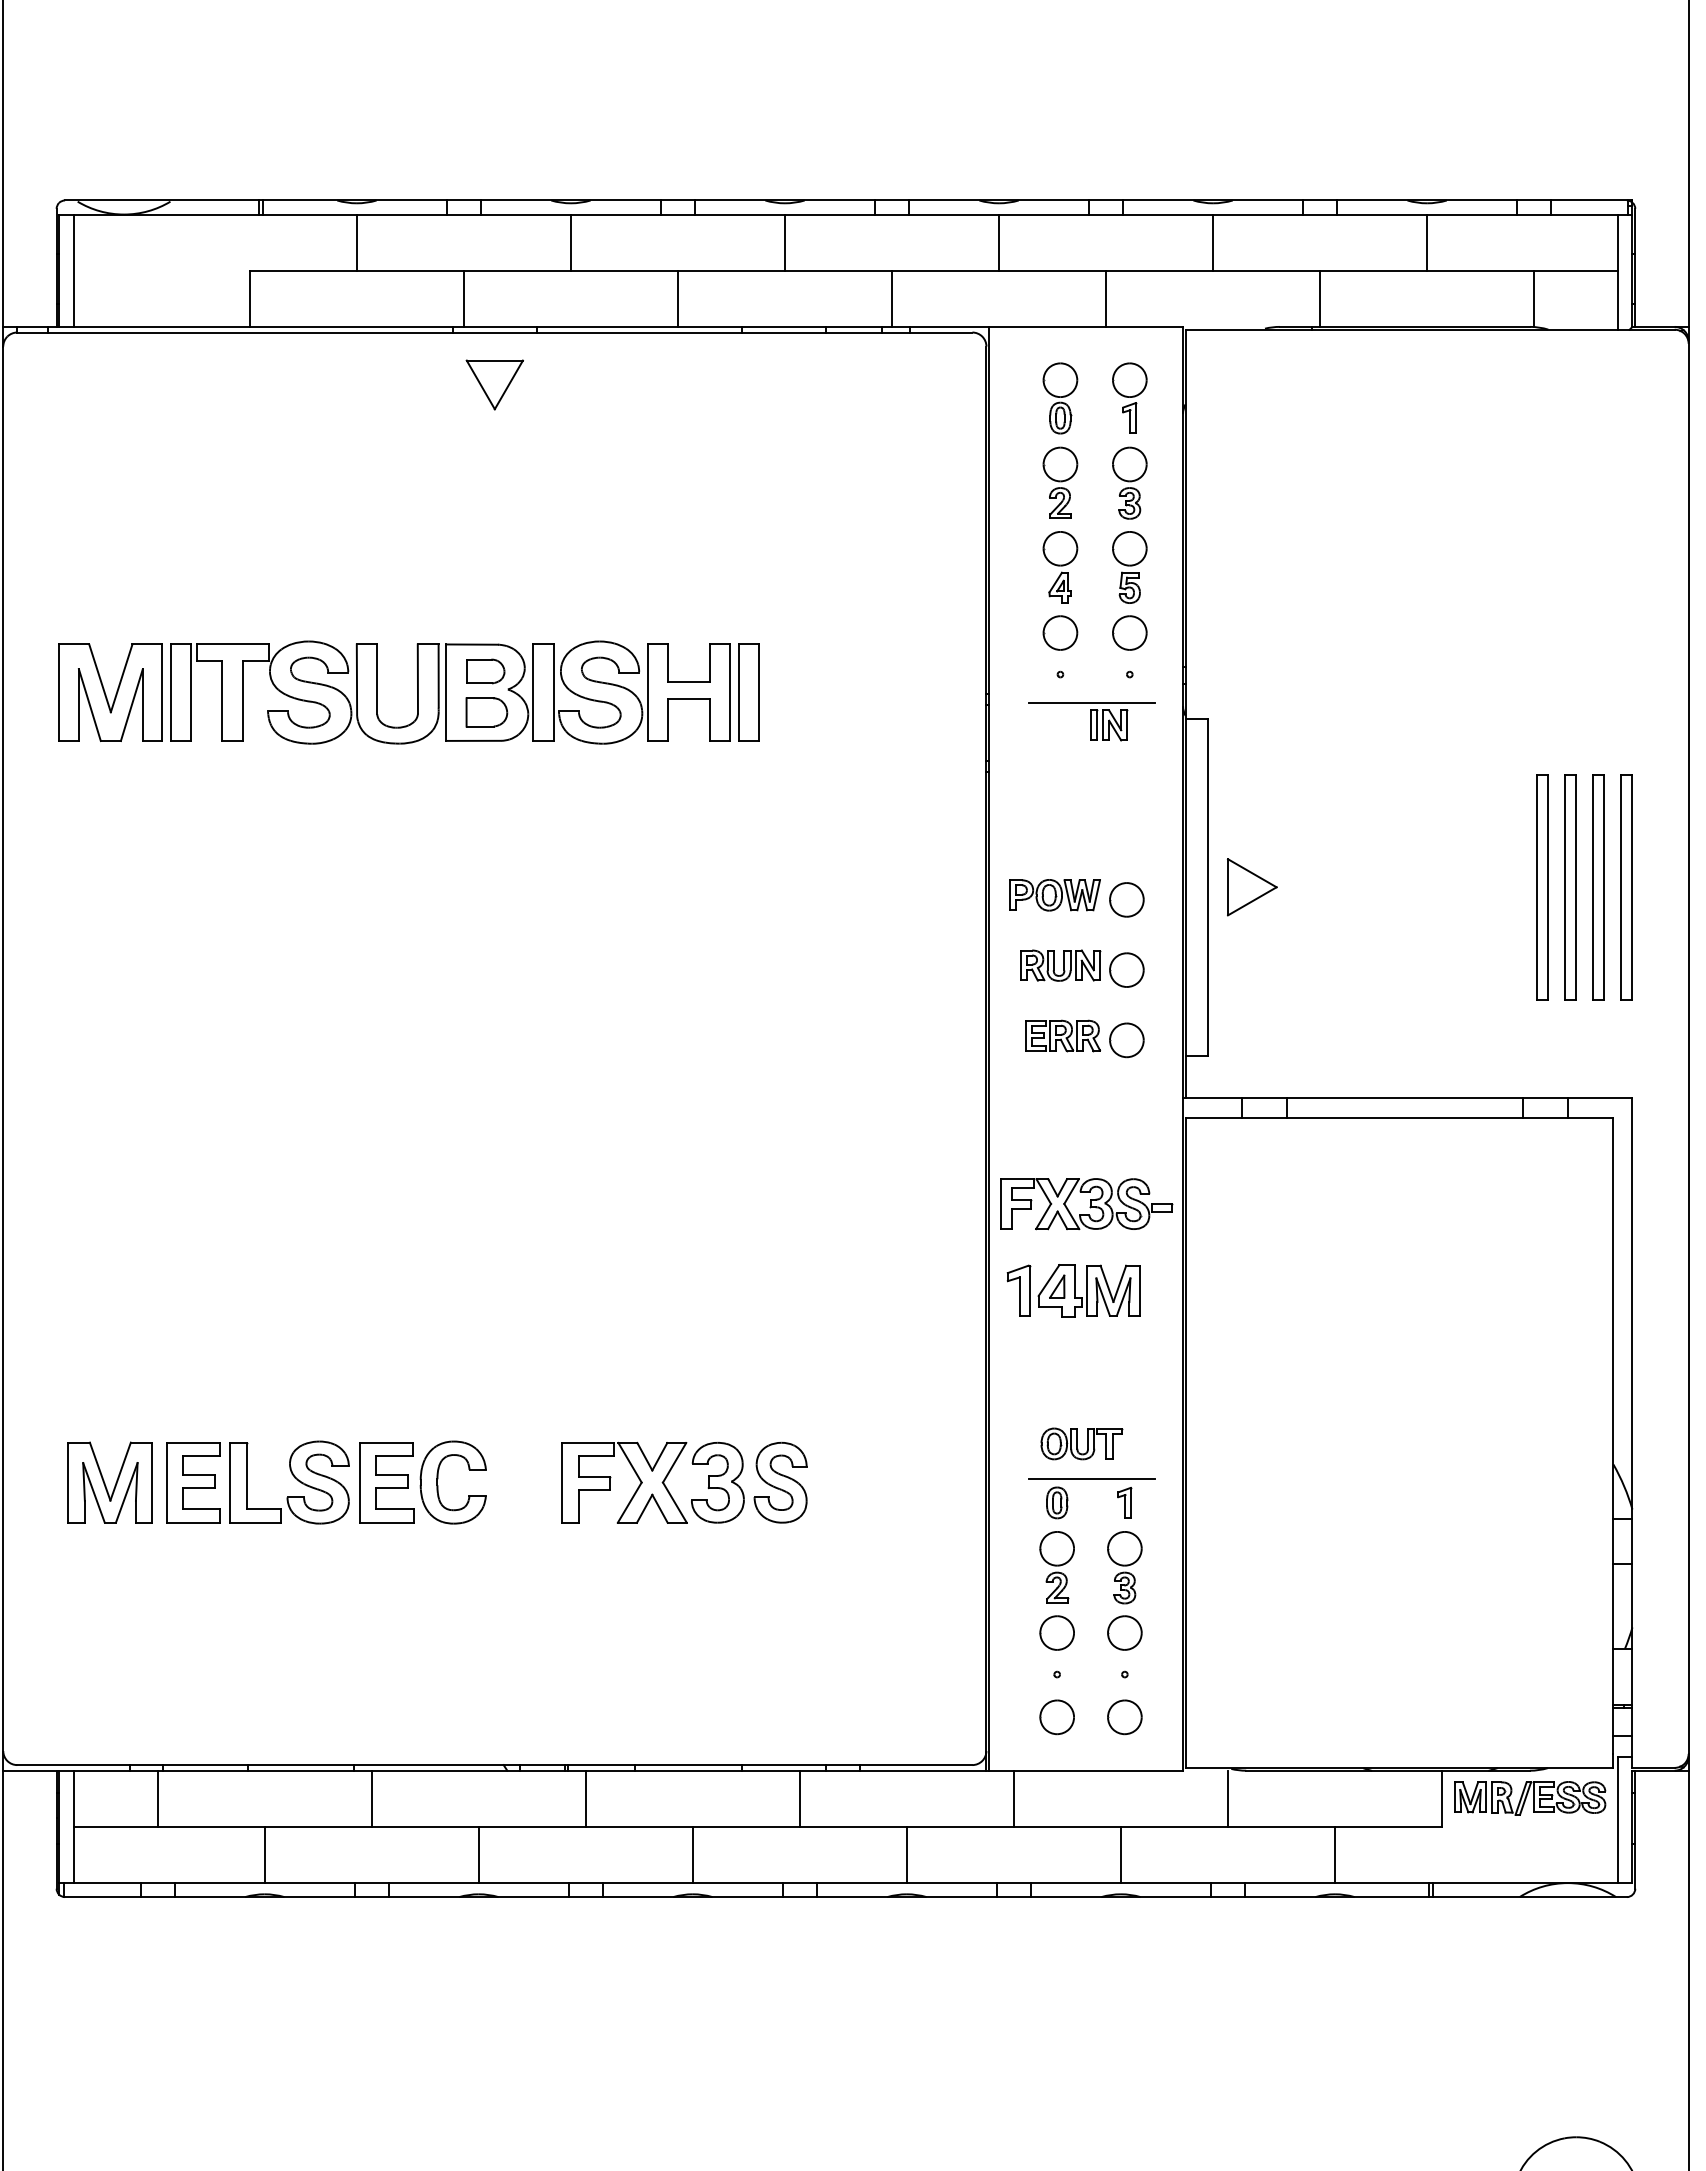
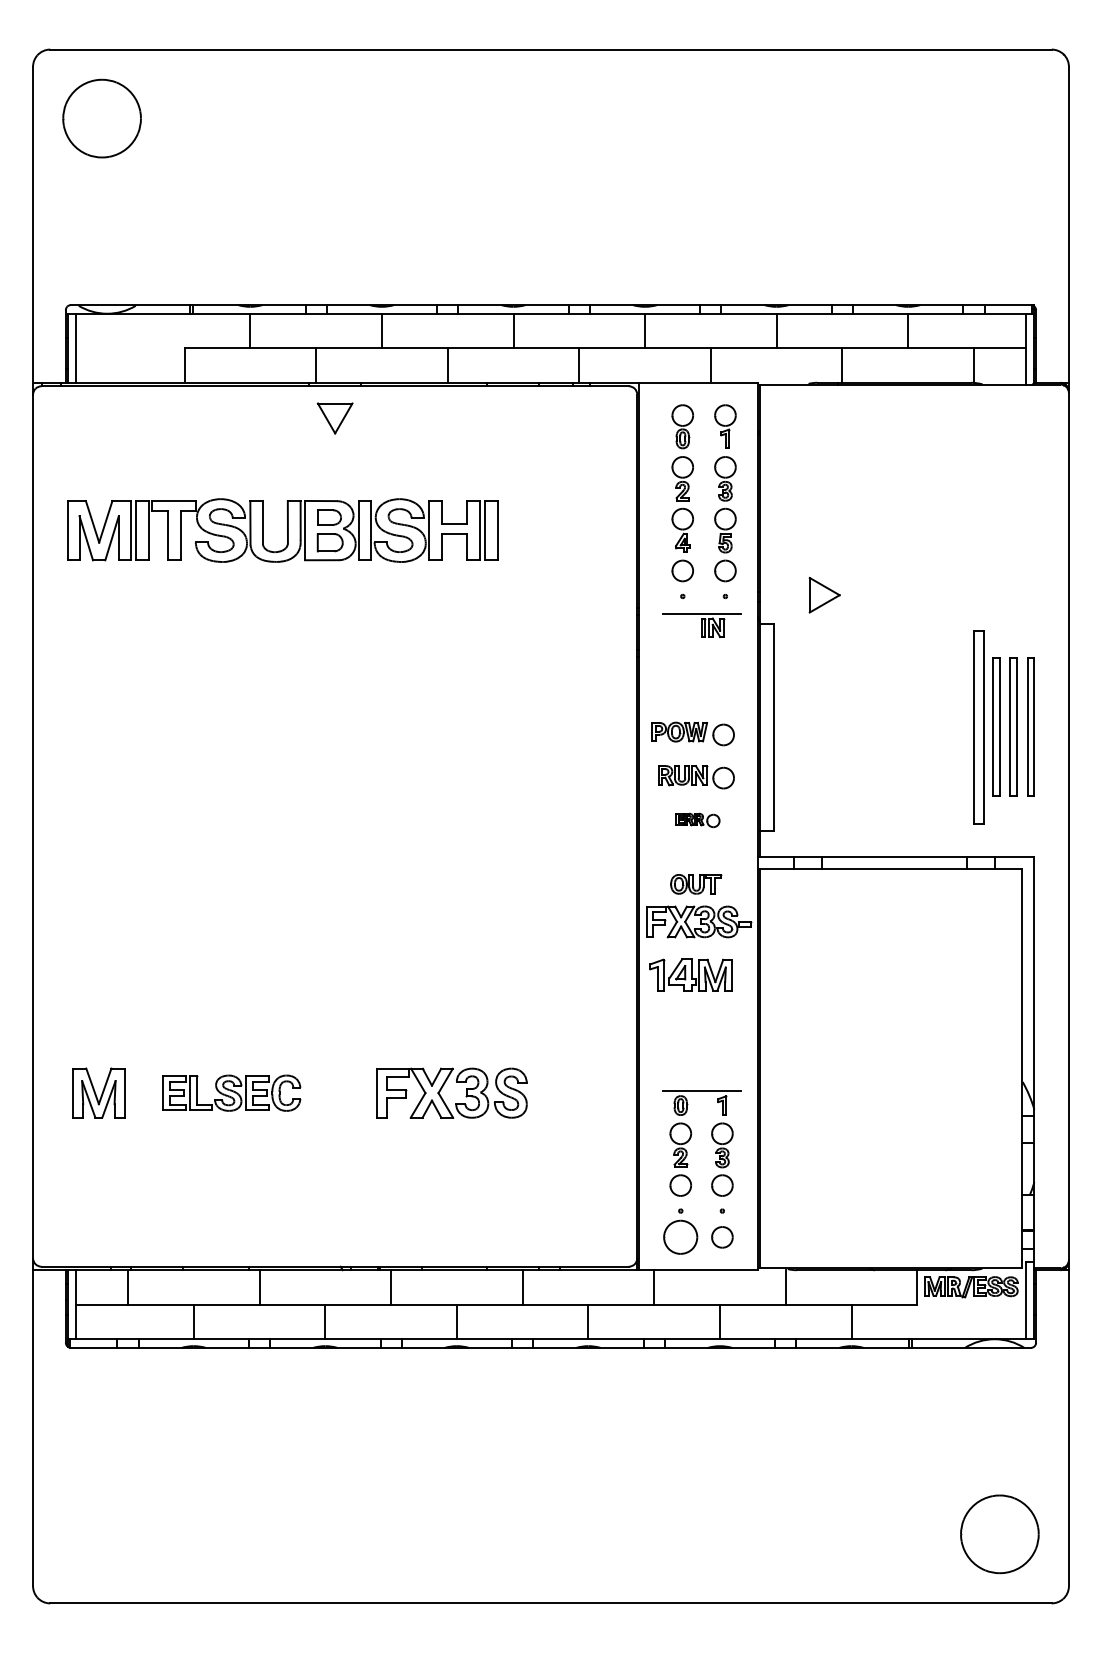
part: (409, 692) -> (282, 530), moved
part: (1251, 886) -> (824, 594), moved
part: (1543, 886) -> (979, 726), size x1.4
part: (1084, 1039) -> (697, 820), size x0.6
part: (1082, 1444) -> (696, 884), moved
part: (326, 1483) -> (231, 1093), size x0.7
part: (1056, 1717) -> (680, 1237), size x1.6

